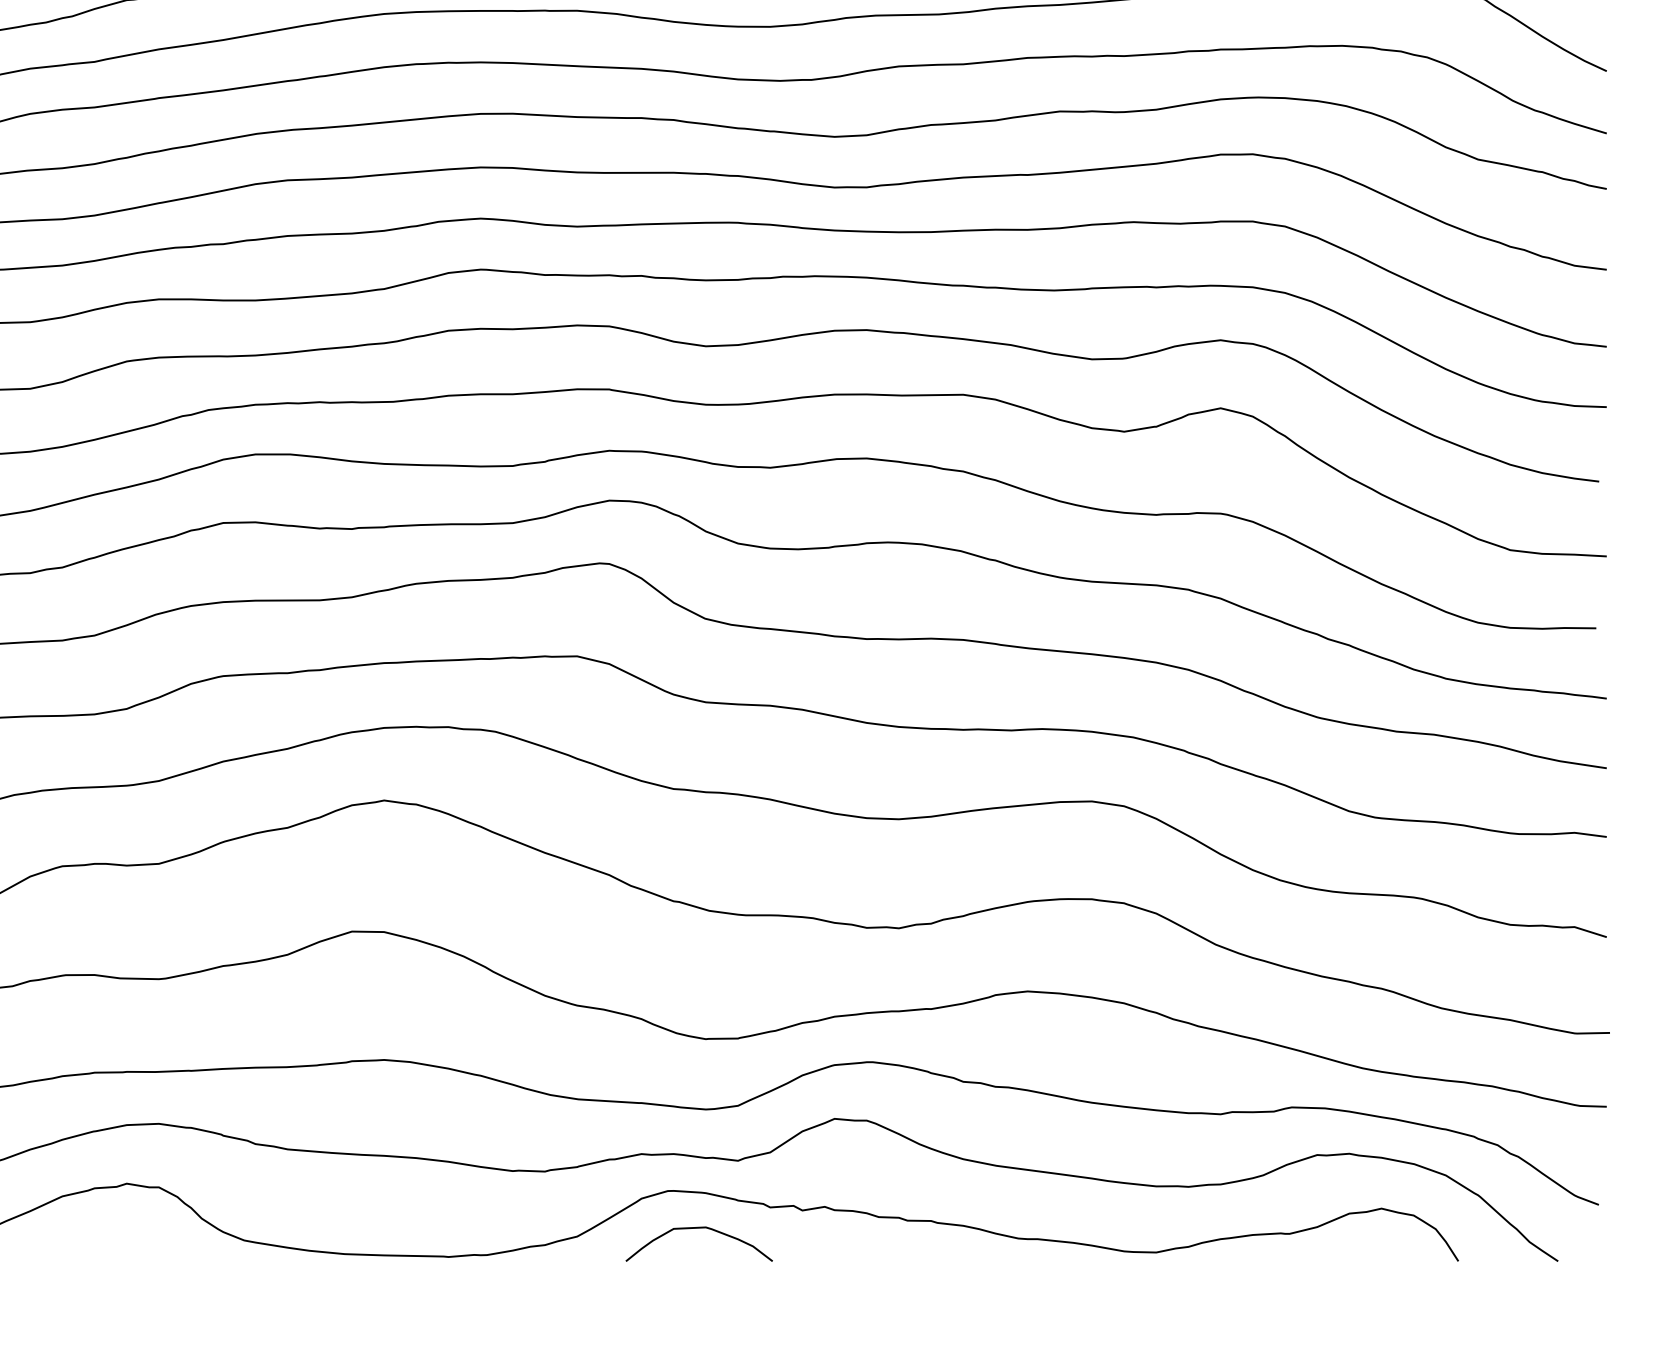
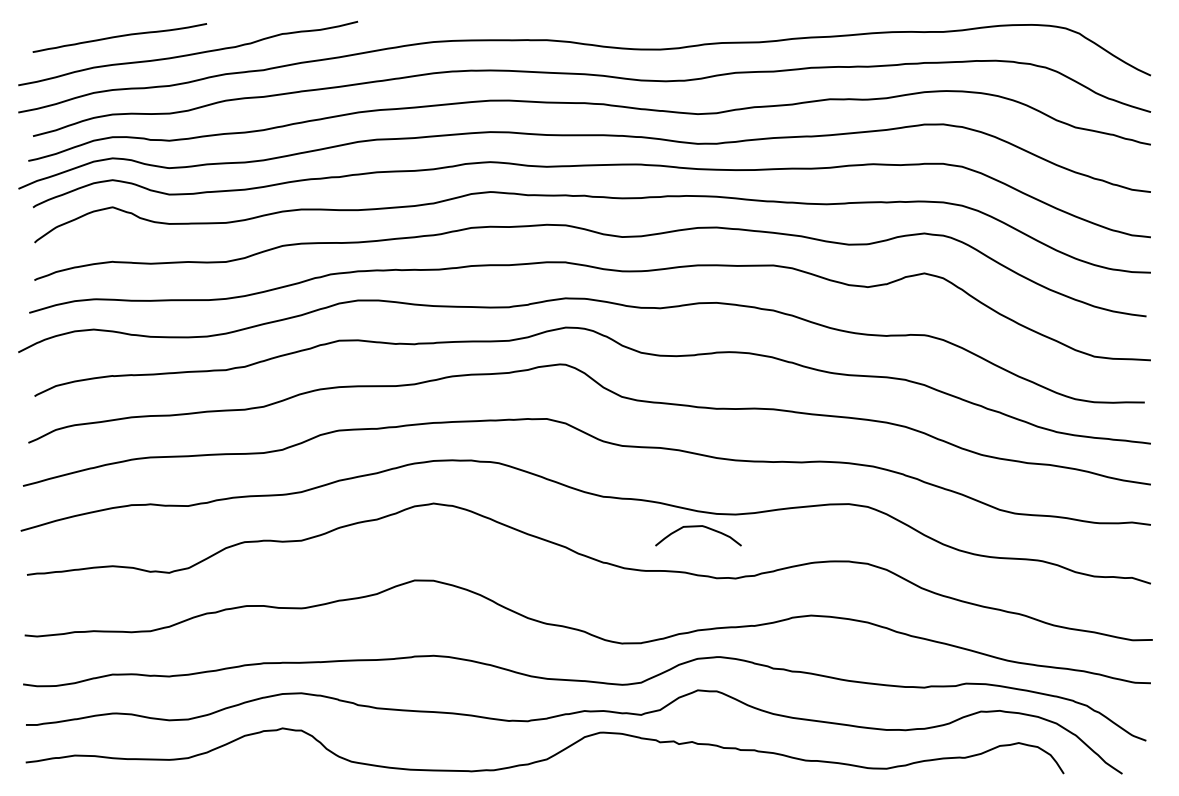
curve: (699, 1229) -> (698, 527), moved

